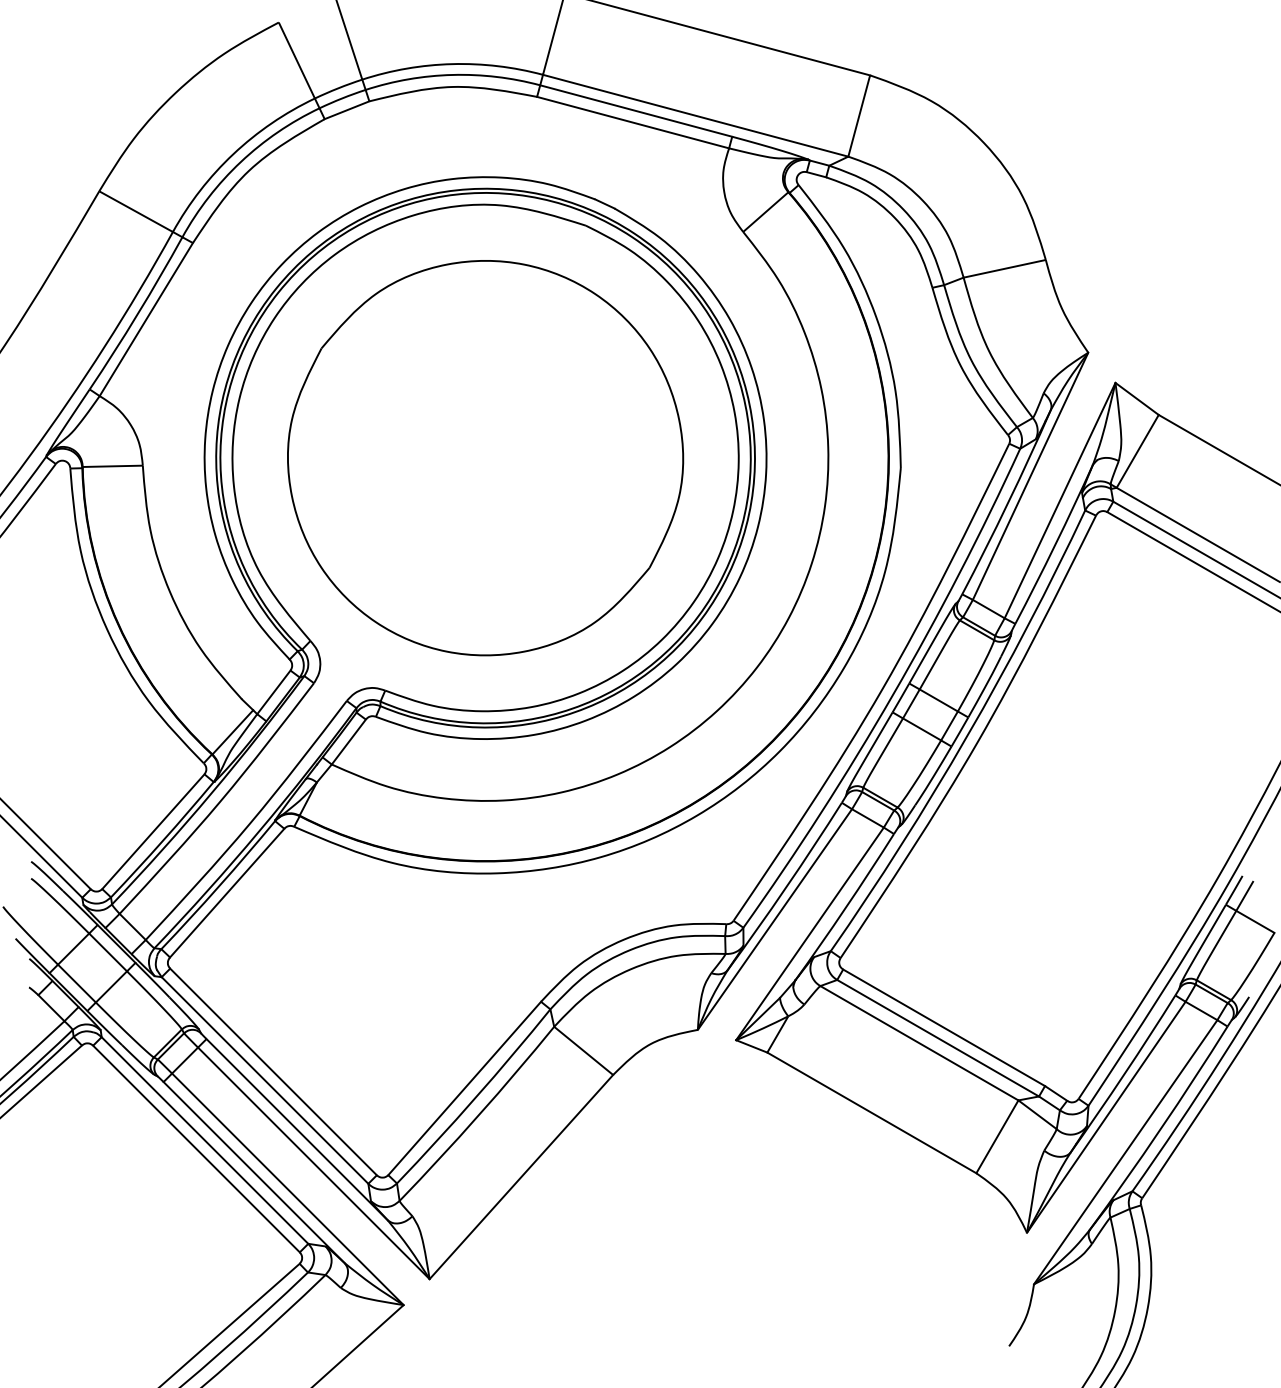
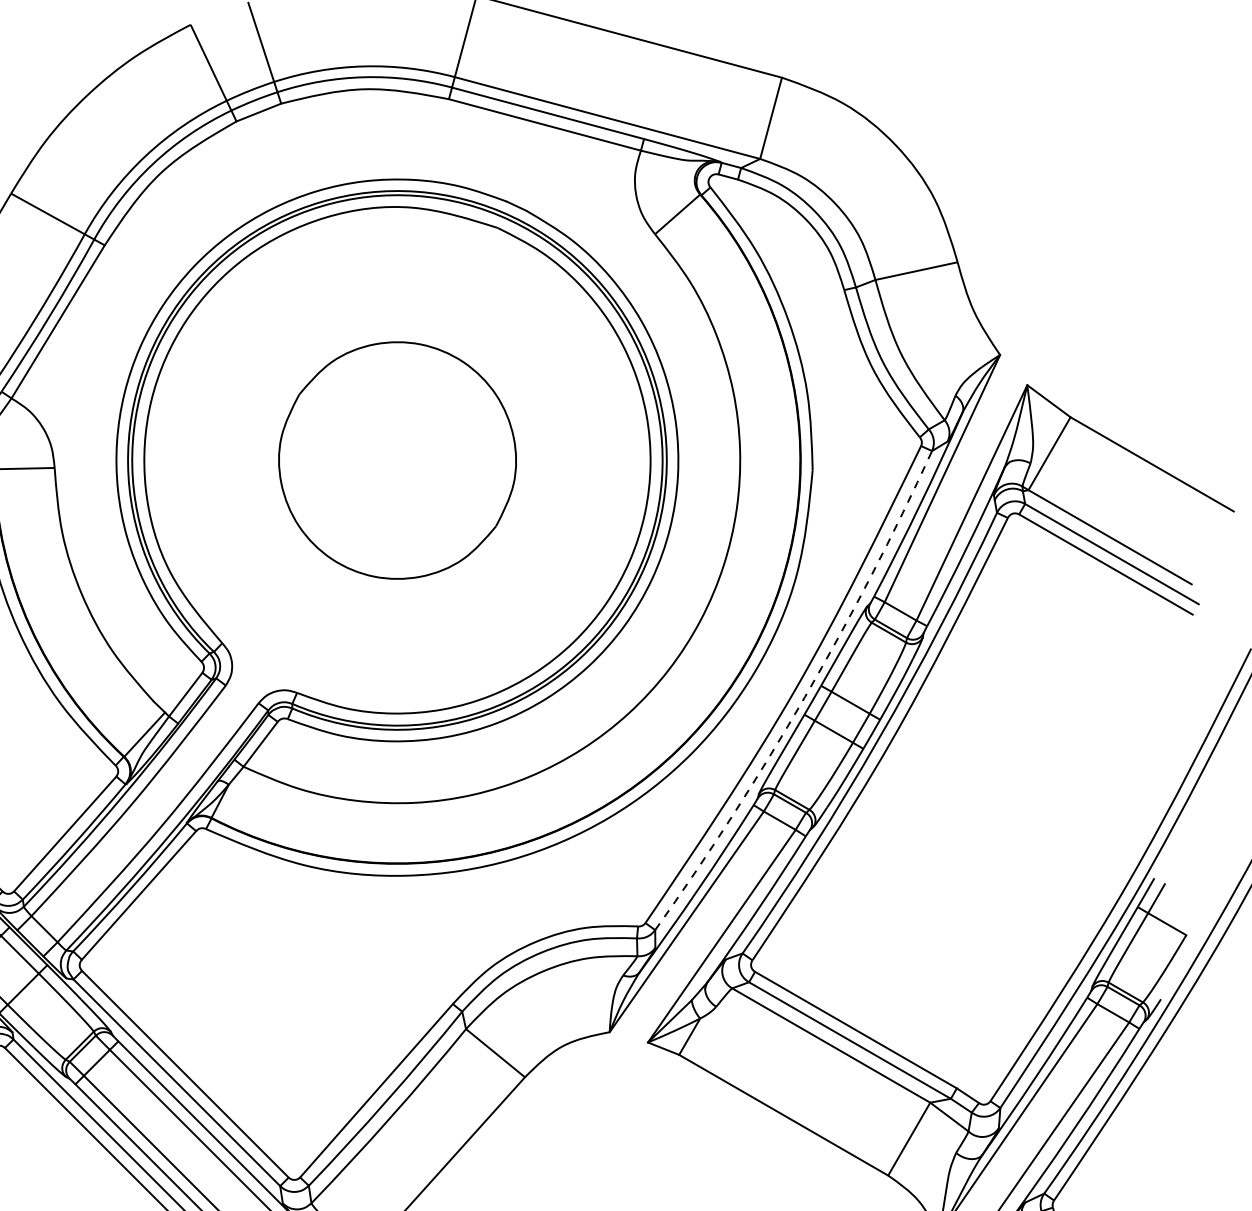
part: (485, 458) -> (397, 460), size x0.6
arc: (893, 694) -> (805, 696), solid -> dashed

